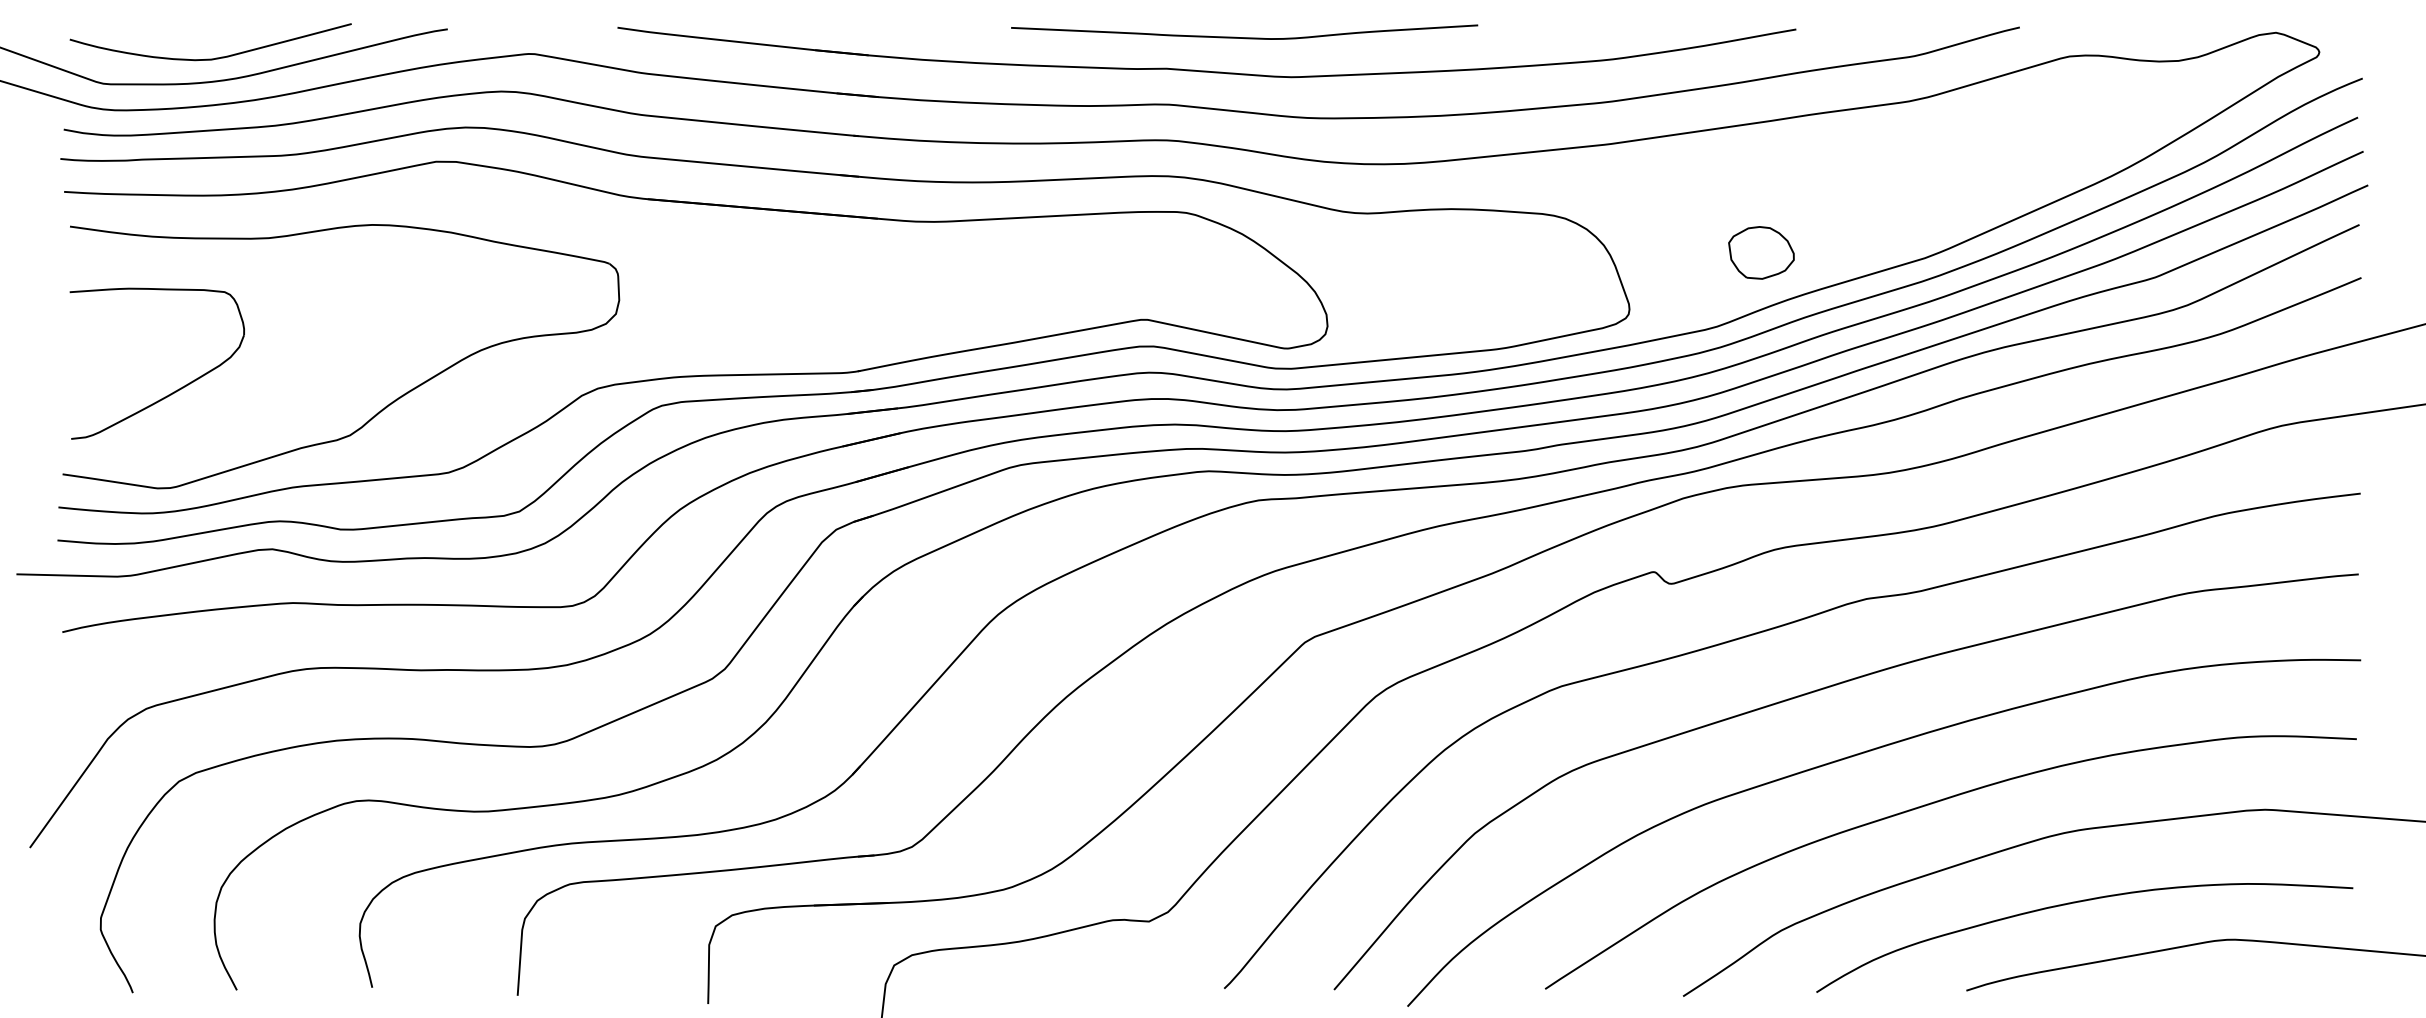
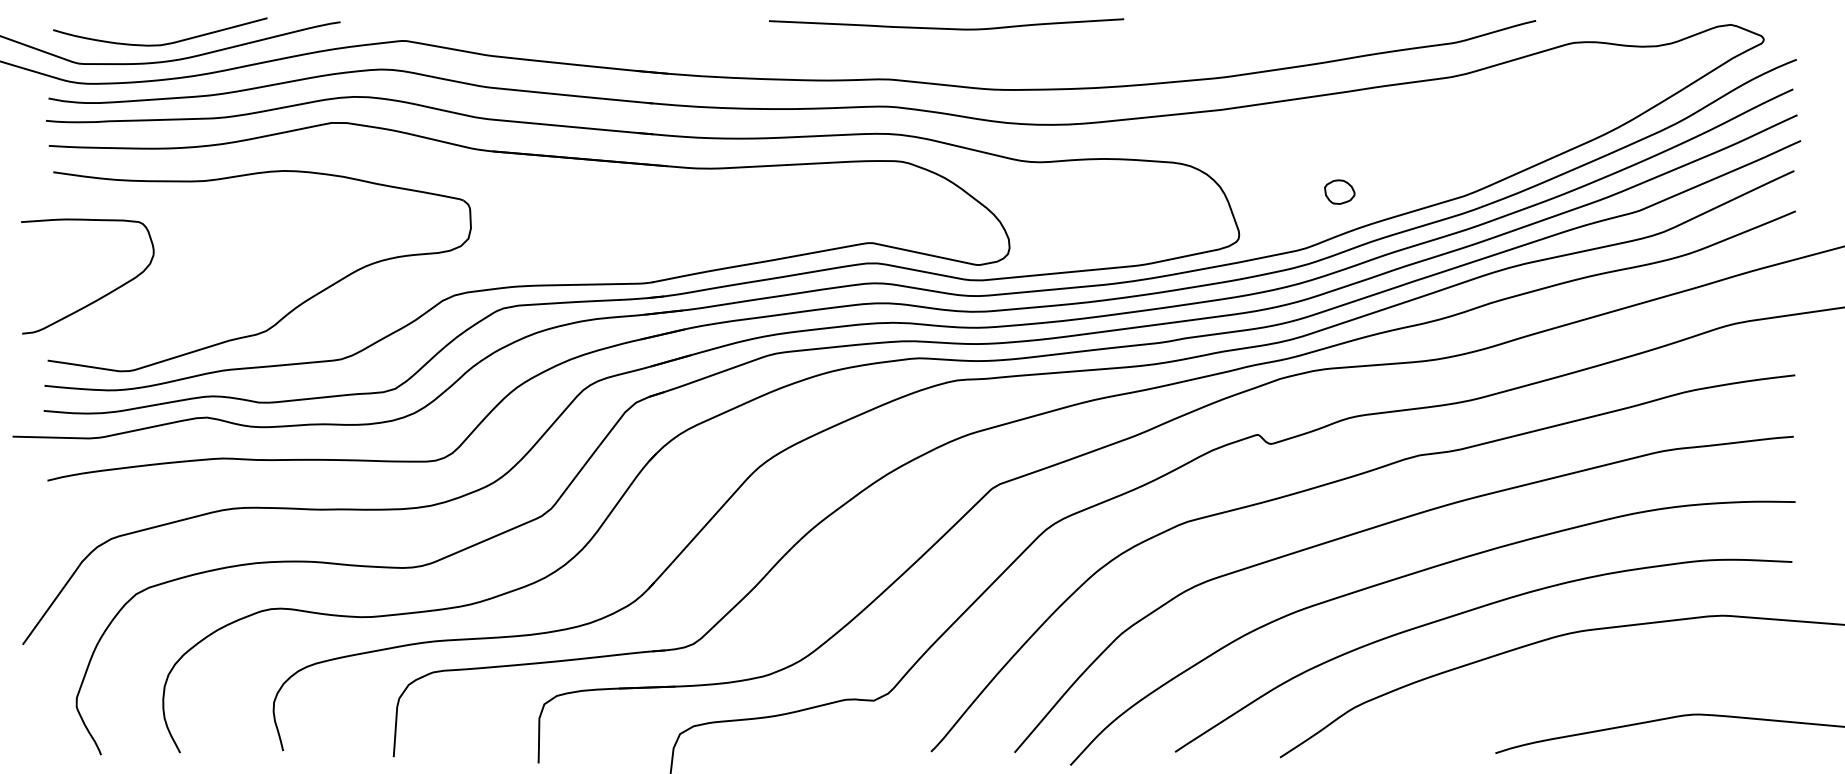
part: (1206, 70) -> (917, 53), removed
part: (1761, 251) -> (1339, 191), size x0.6
part: (175, 389) -> (101, 296), moved
curve: (2080, 902) -> (1582, 686), removed

